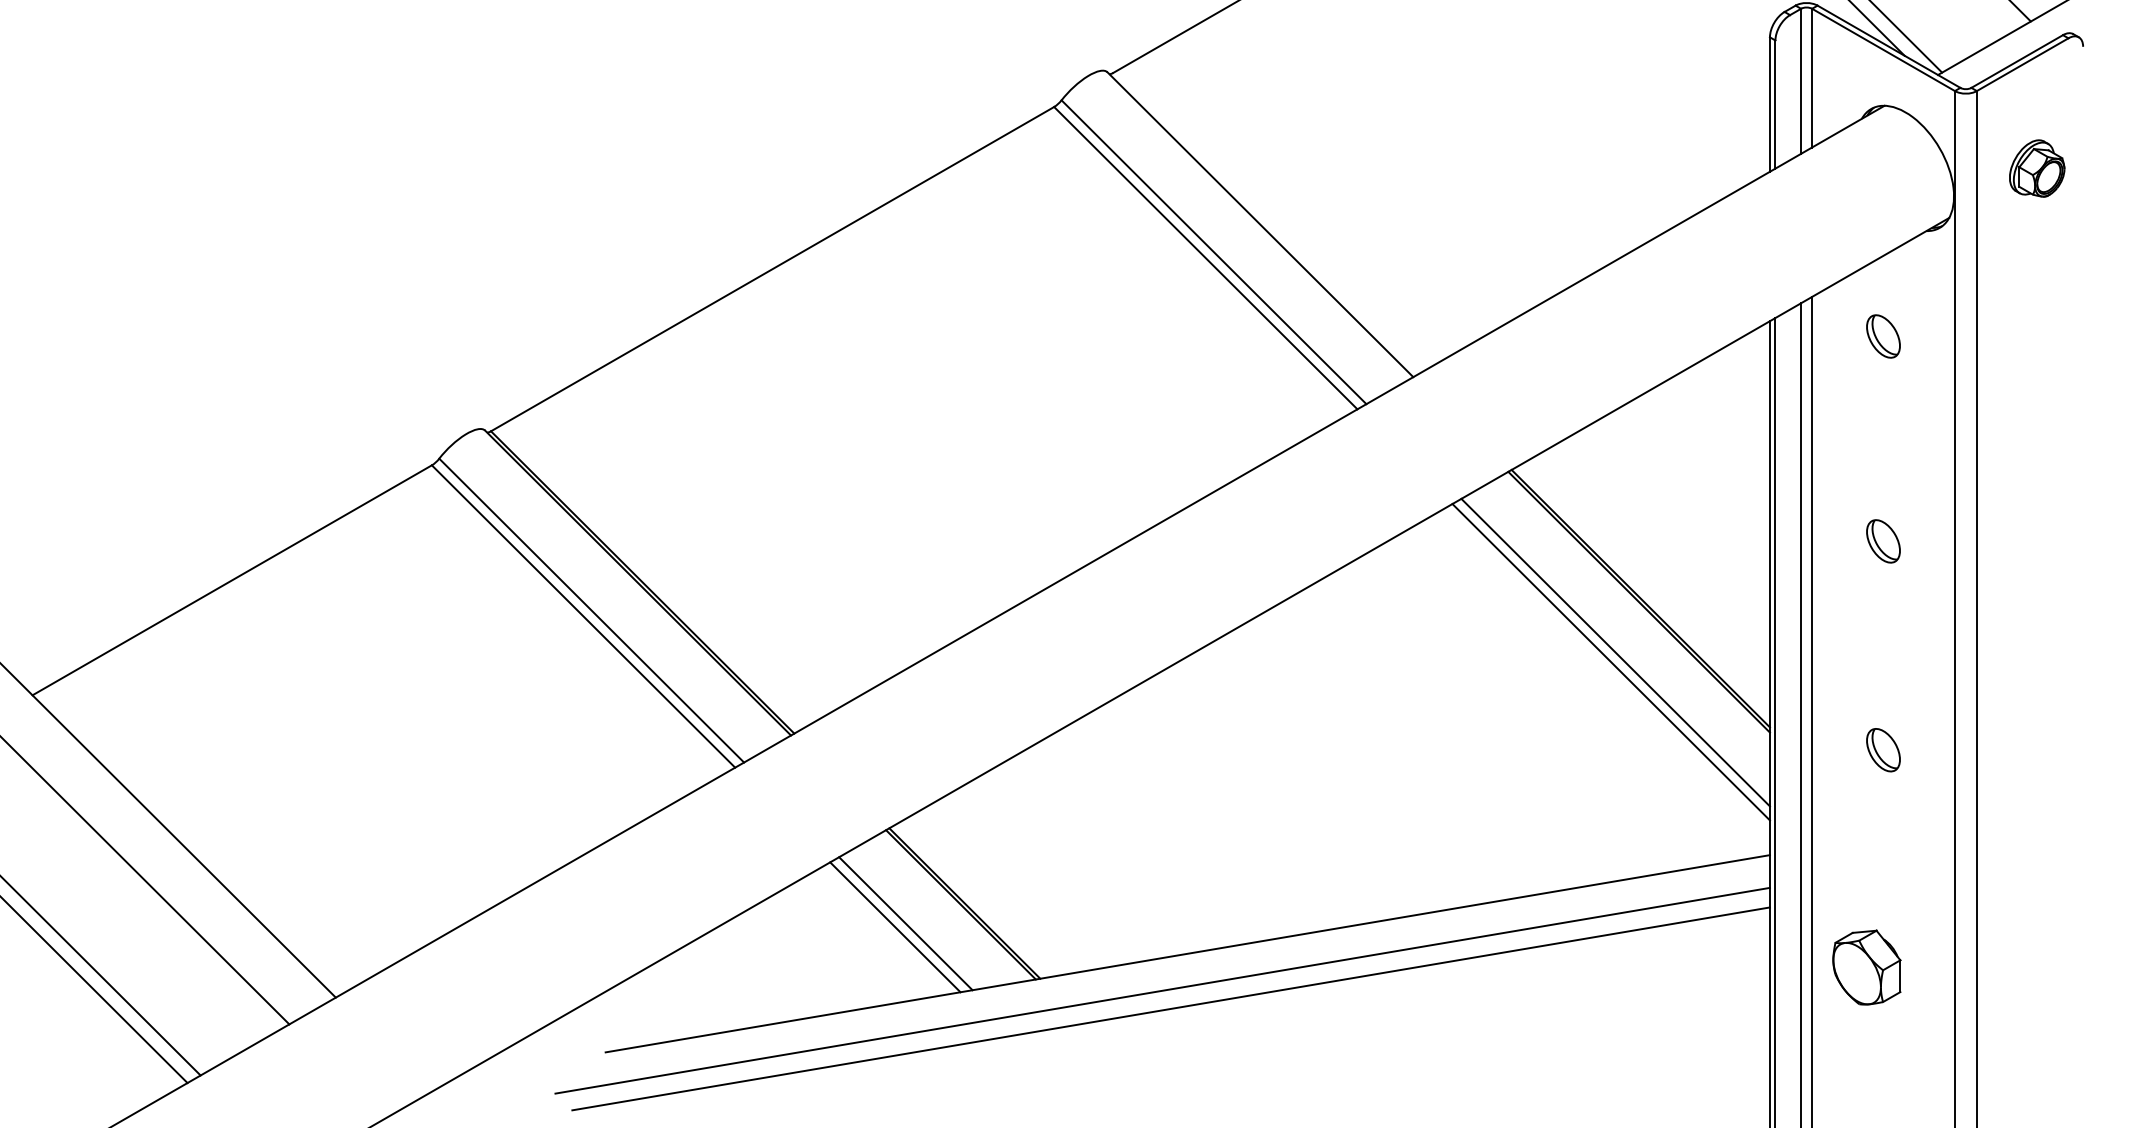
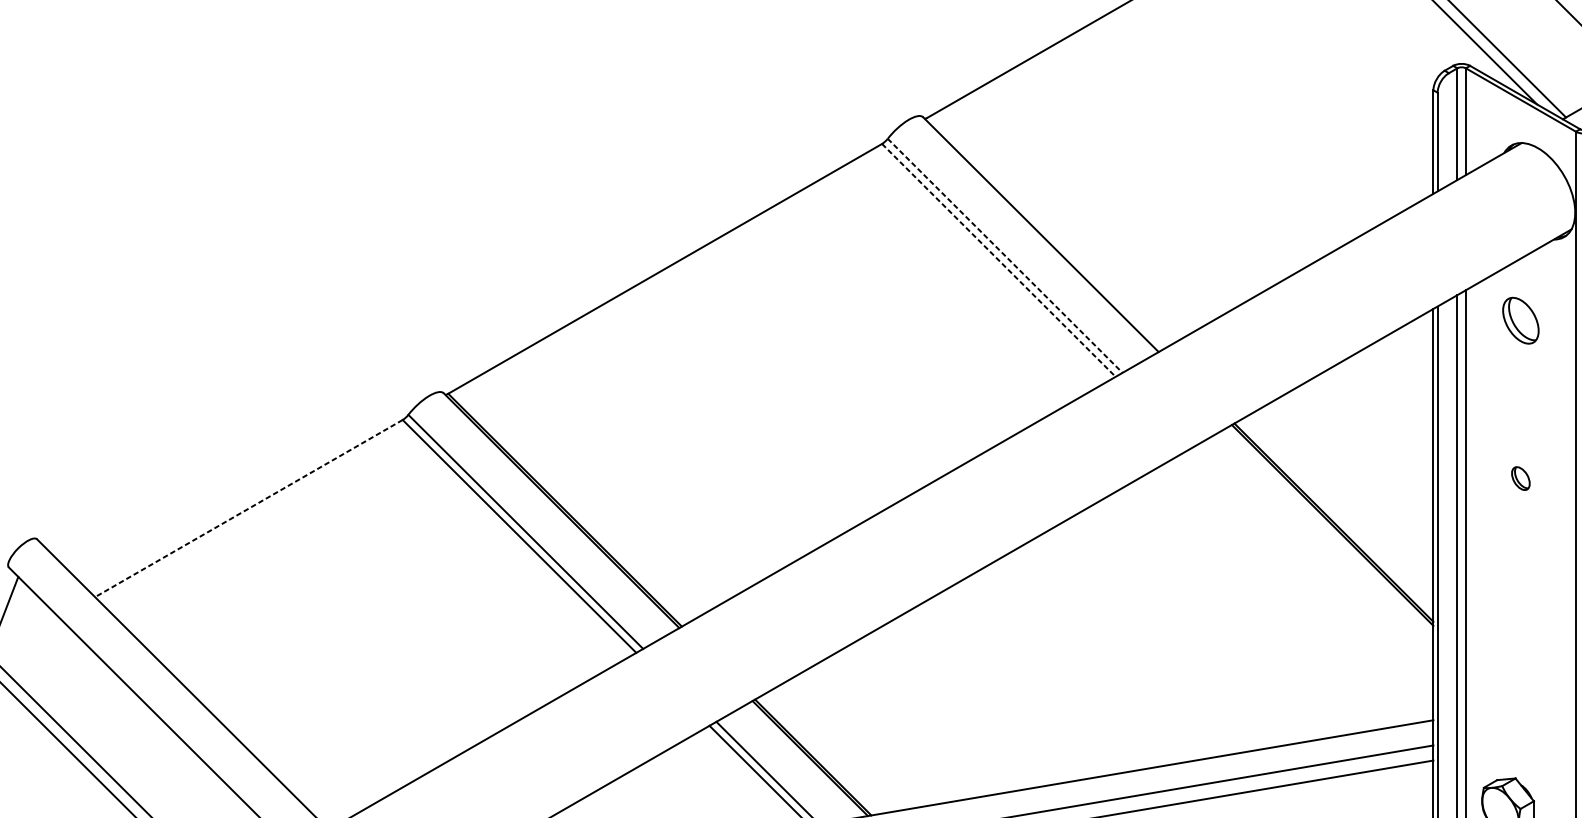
line: (1214, 252) -> (1005, 256), solid -> dashed
line: (1206, 258) -> (999, 260), solid -> dashed
part: (1883, 336) -> (1520, 320), size x1.4
part: (1883, 541) -> (1520, 478), size x0.7
line: (231, 580) -> (248, 508), solid -> dashed
line: (1615, 652) -> (1314, 564), removed
line: (1610, 662) -> (1310, 571), removed
part: (1883, 750) -> (1520, 639), removed

